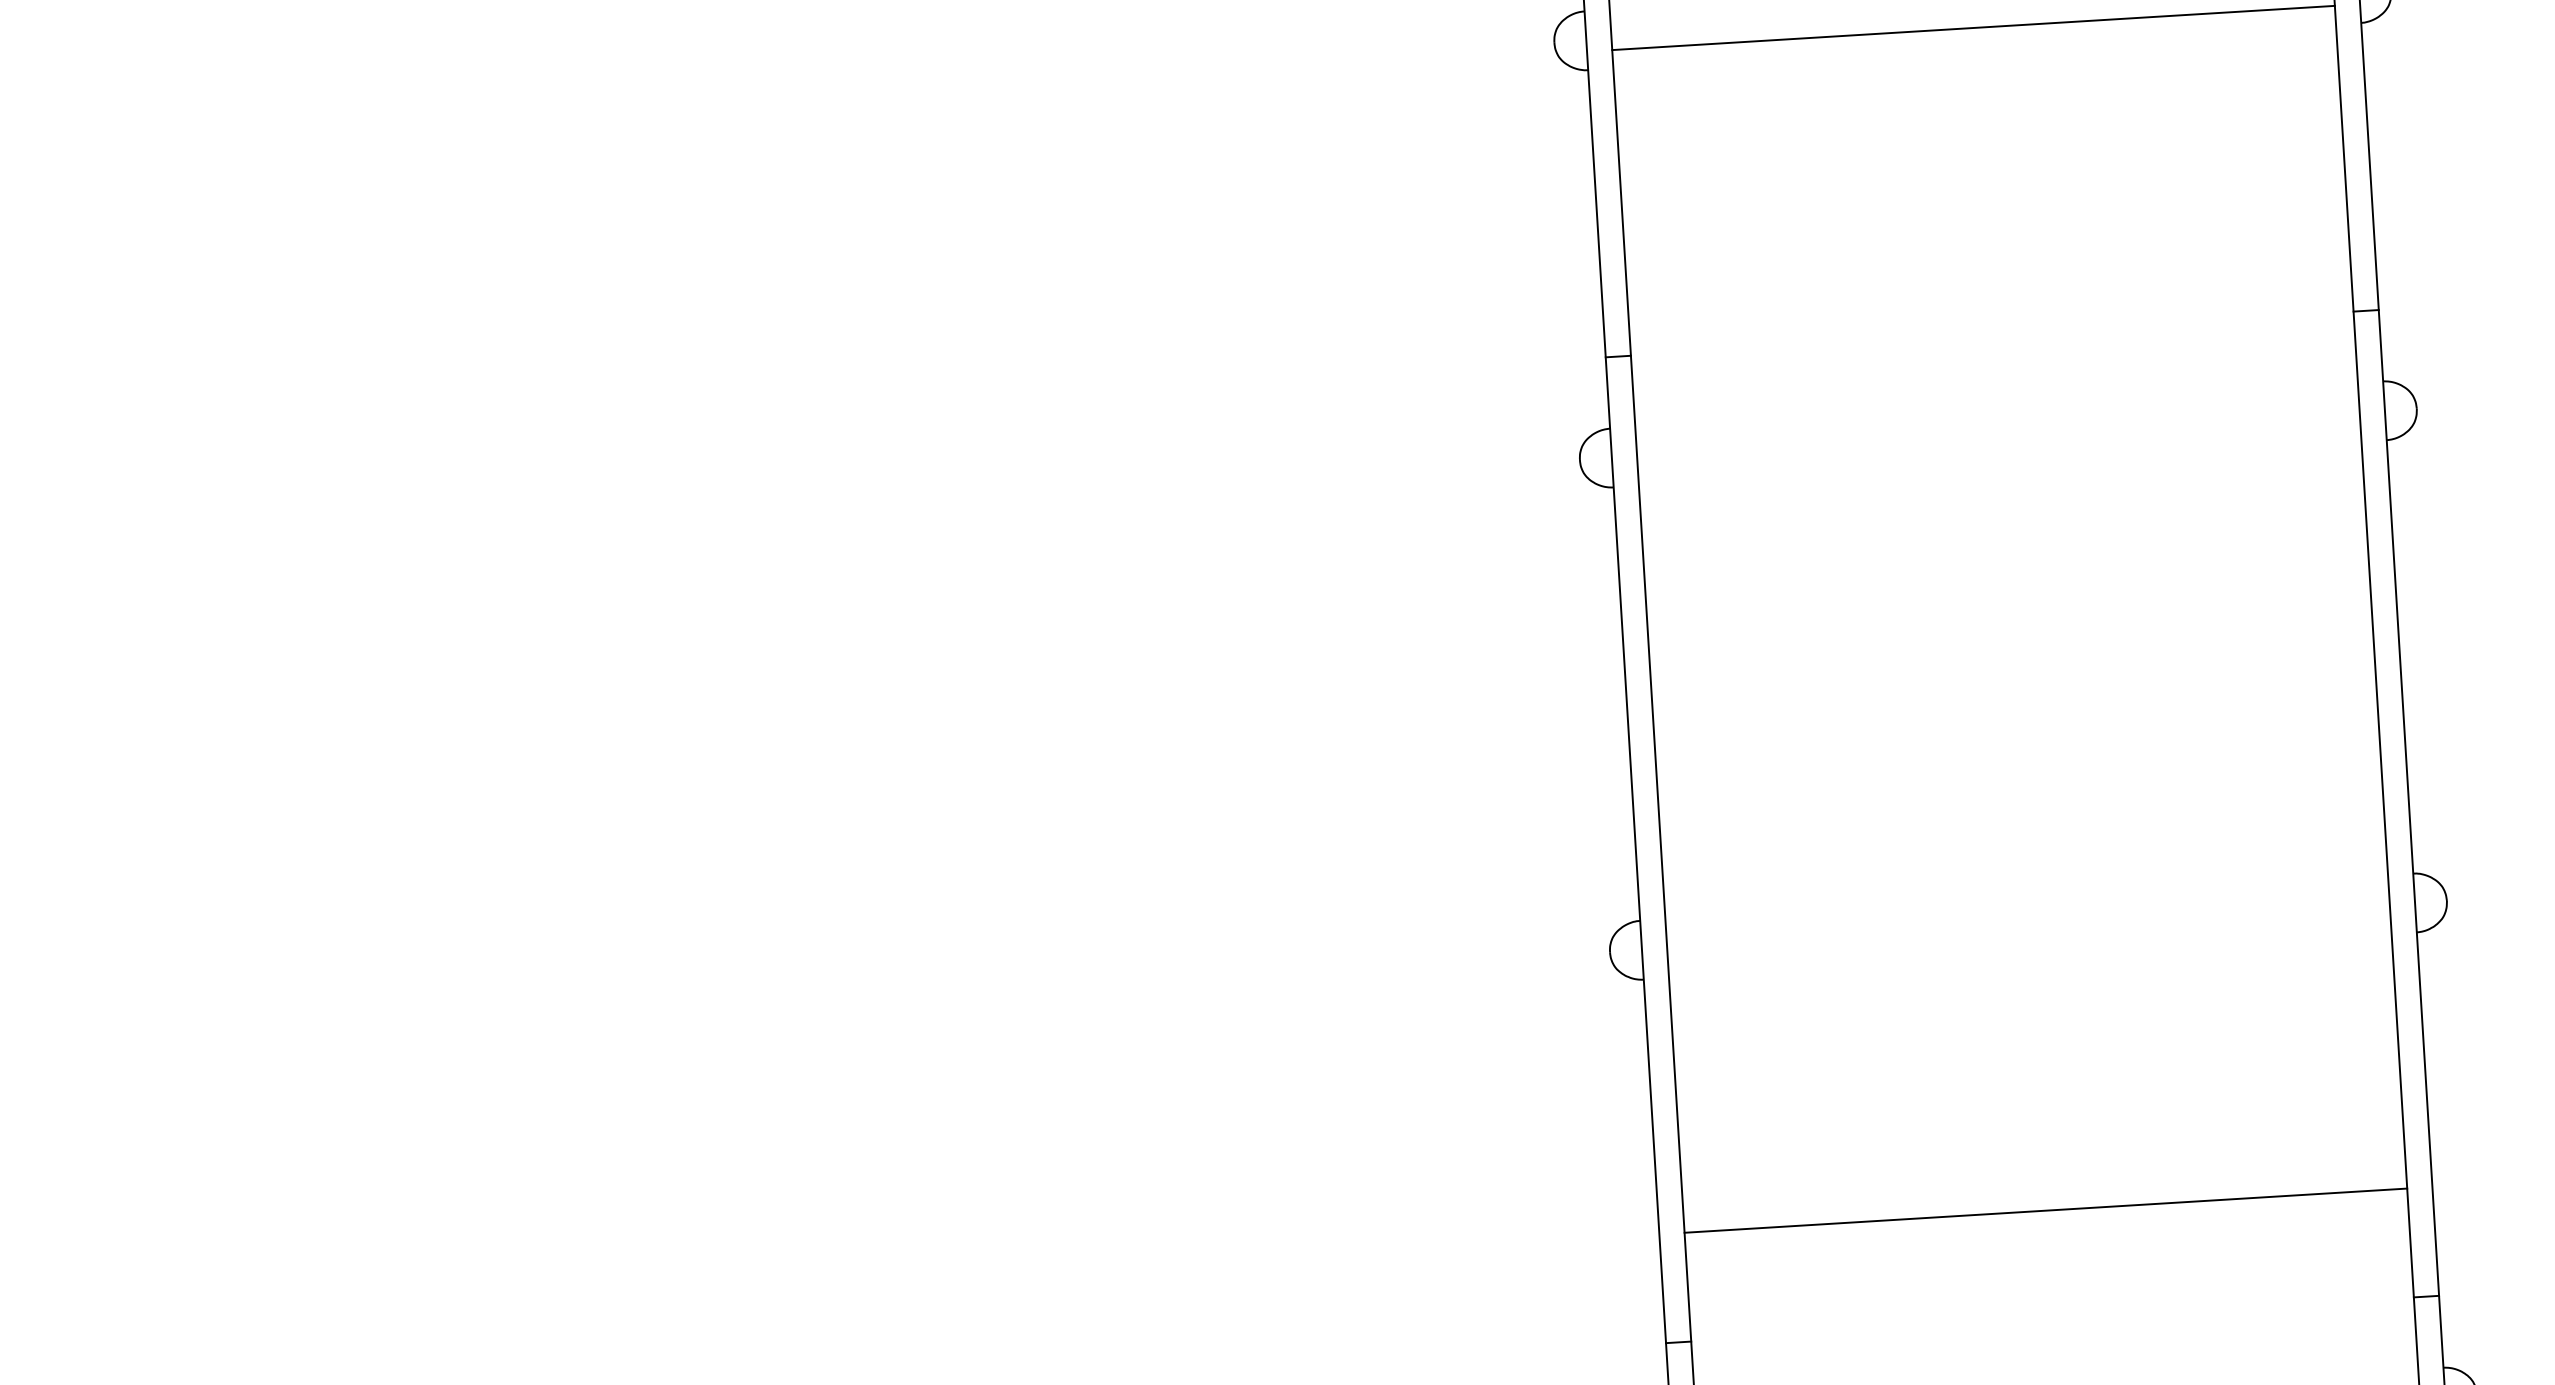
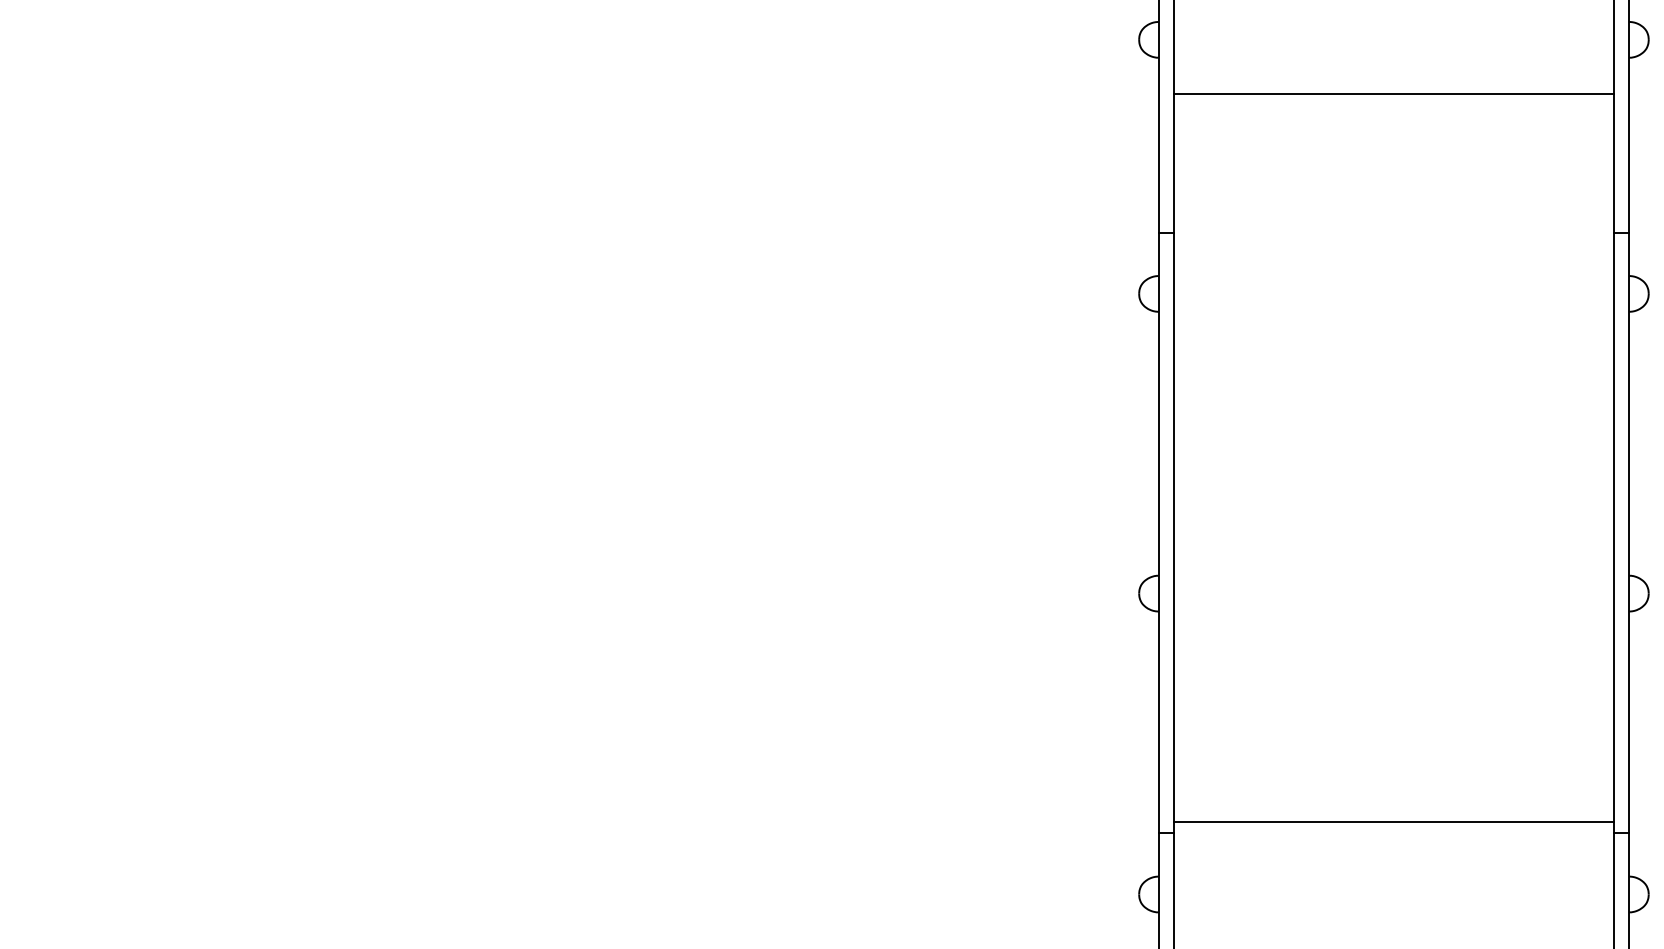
line: (1974, 28) -> (1394, 94), moved
line: (2046, 1210) -> (1394, 821), moved

